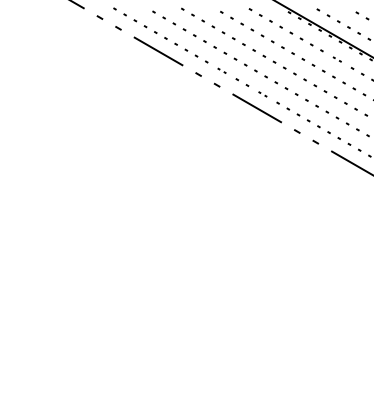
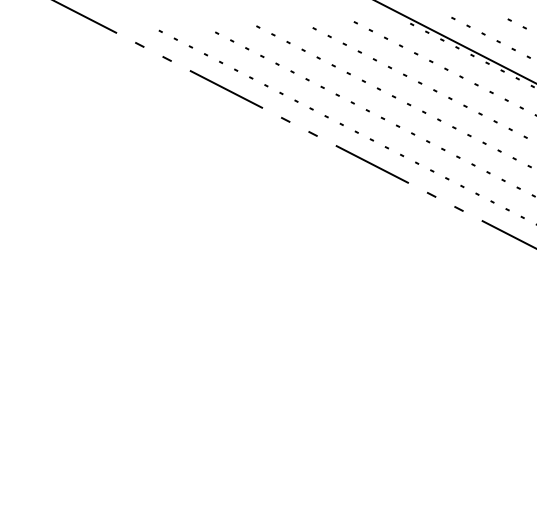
part: (337, 59) -> (484, 88), size x1.67
part: (221, 70) -> (318, 112), size x1.67
part: (262, 94) -> (378, 144), size x1.67

